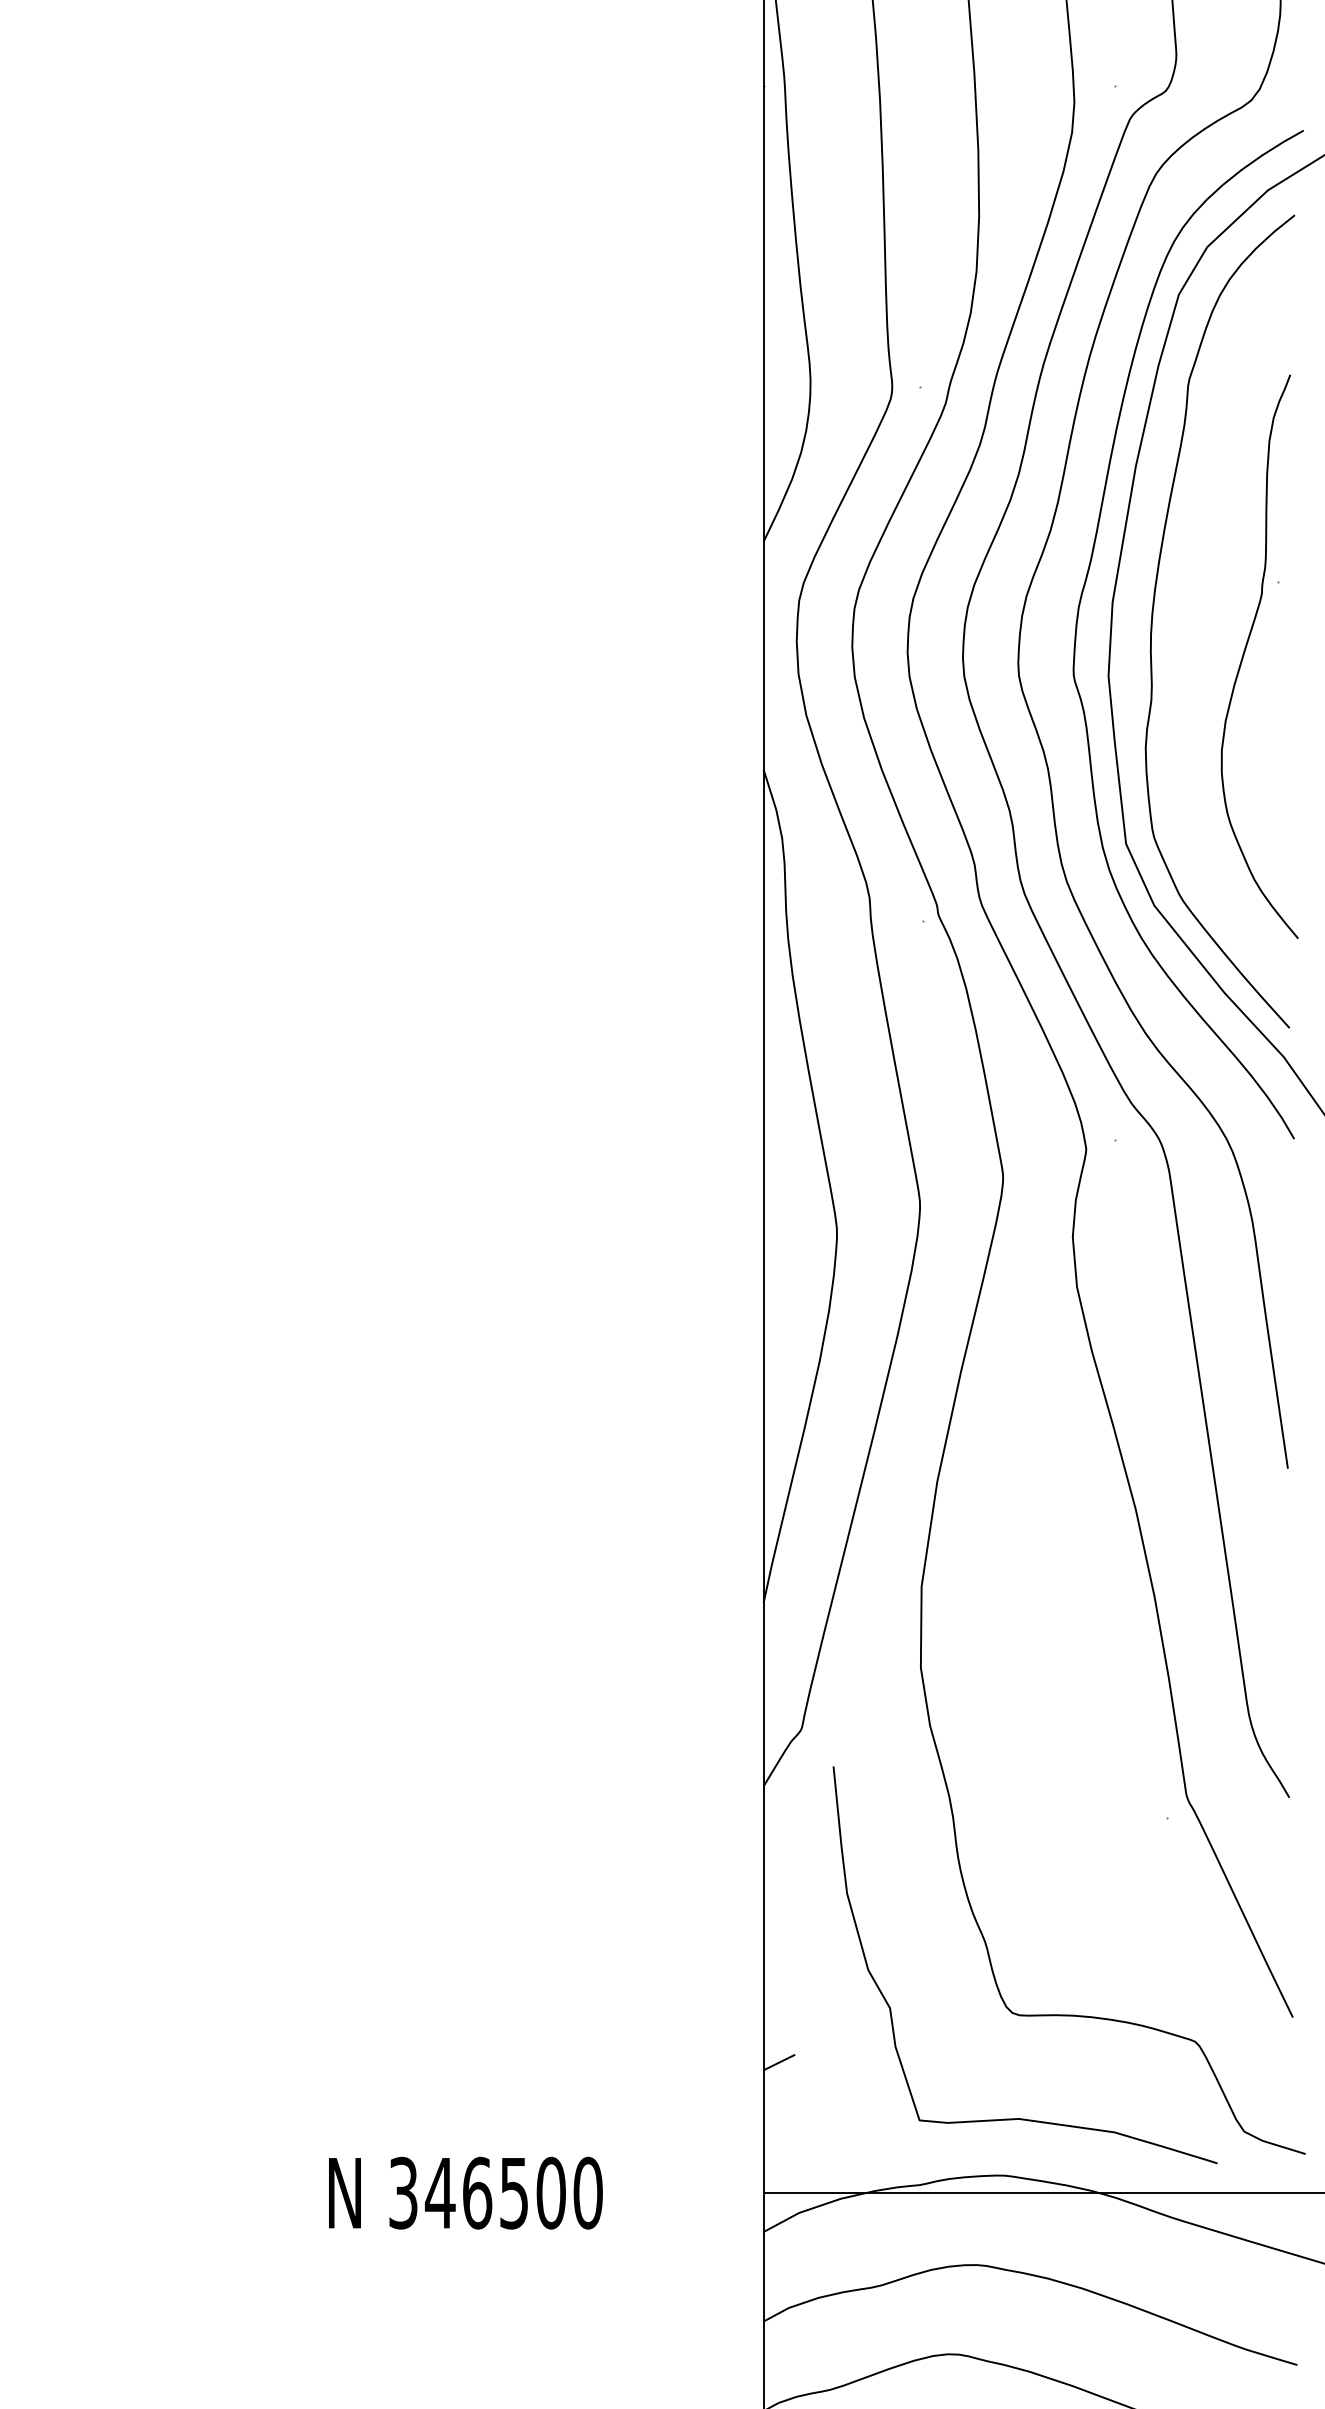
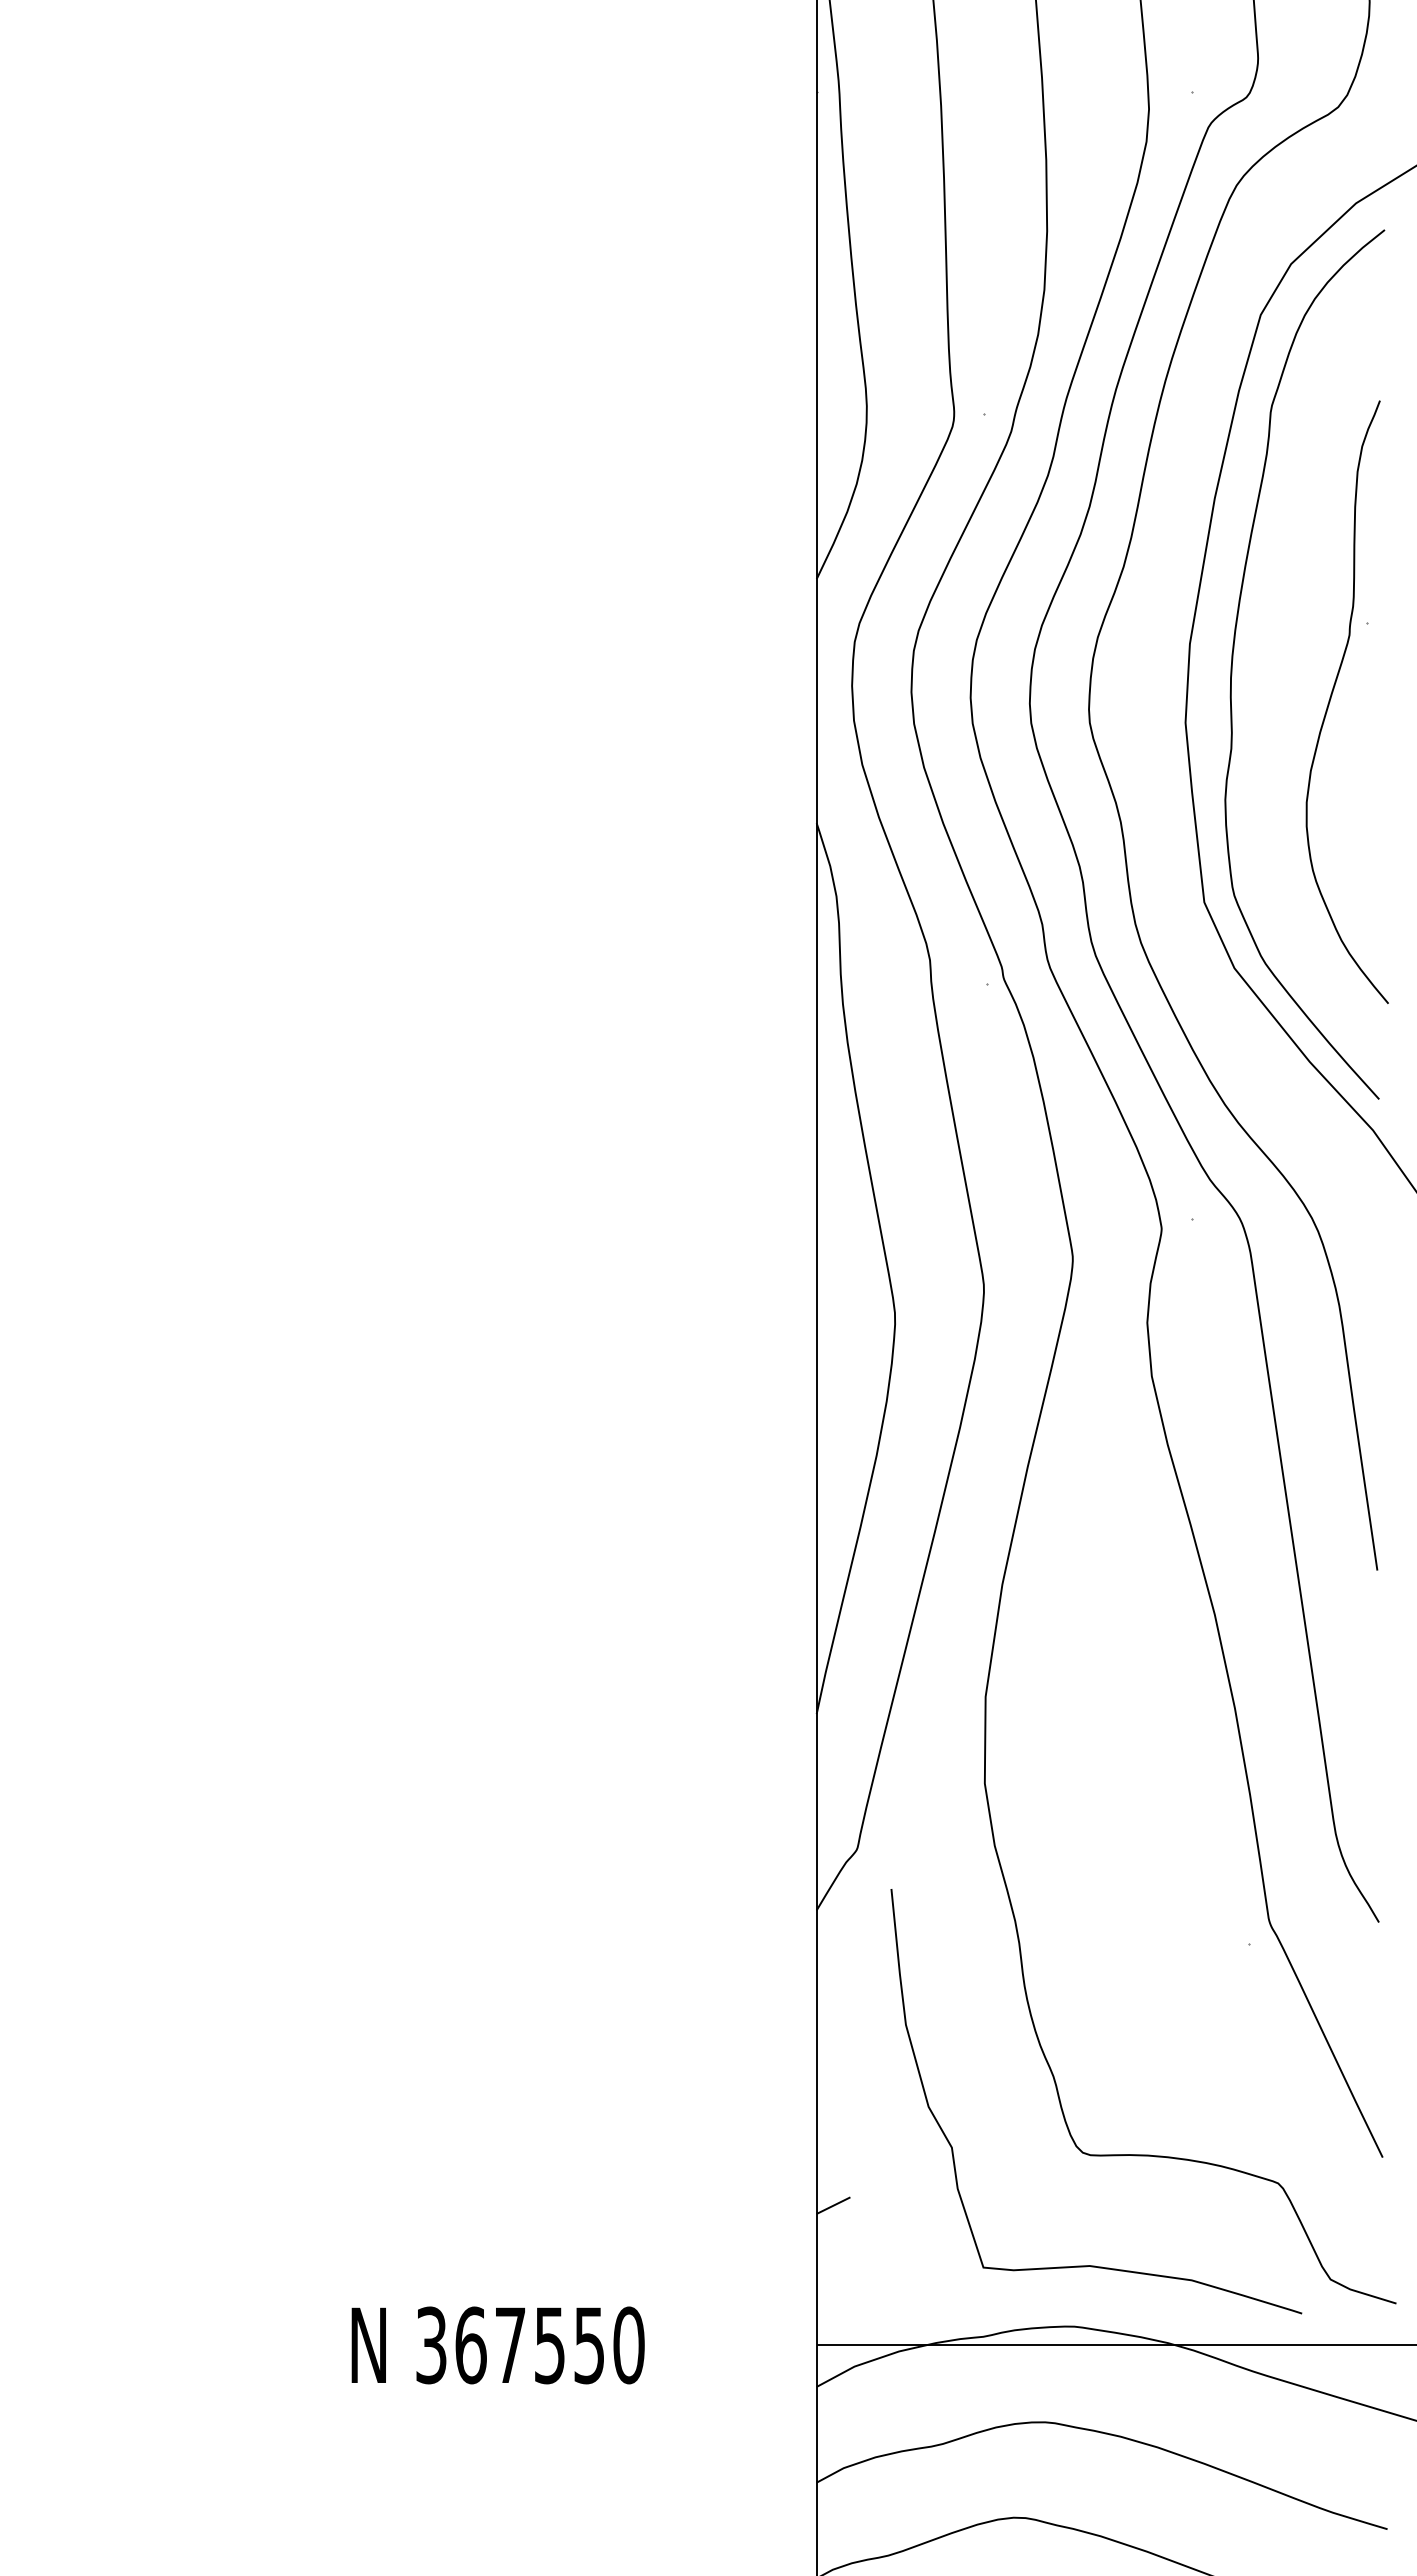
curve: (1078, 618) -> (1153, 661), removed
text: (495, 2193) -> (529, 2345), 346500 -> 367550

